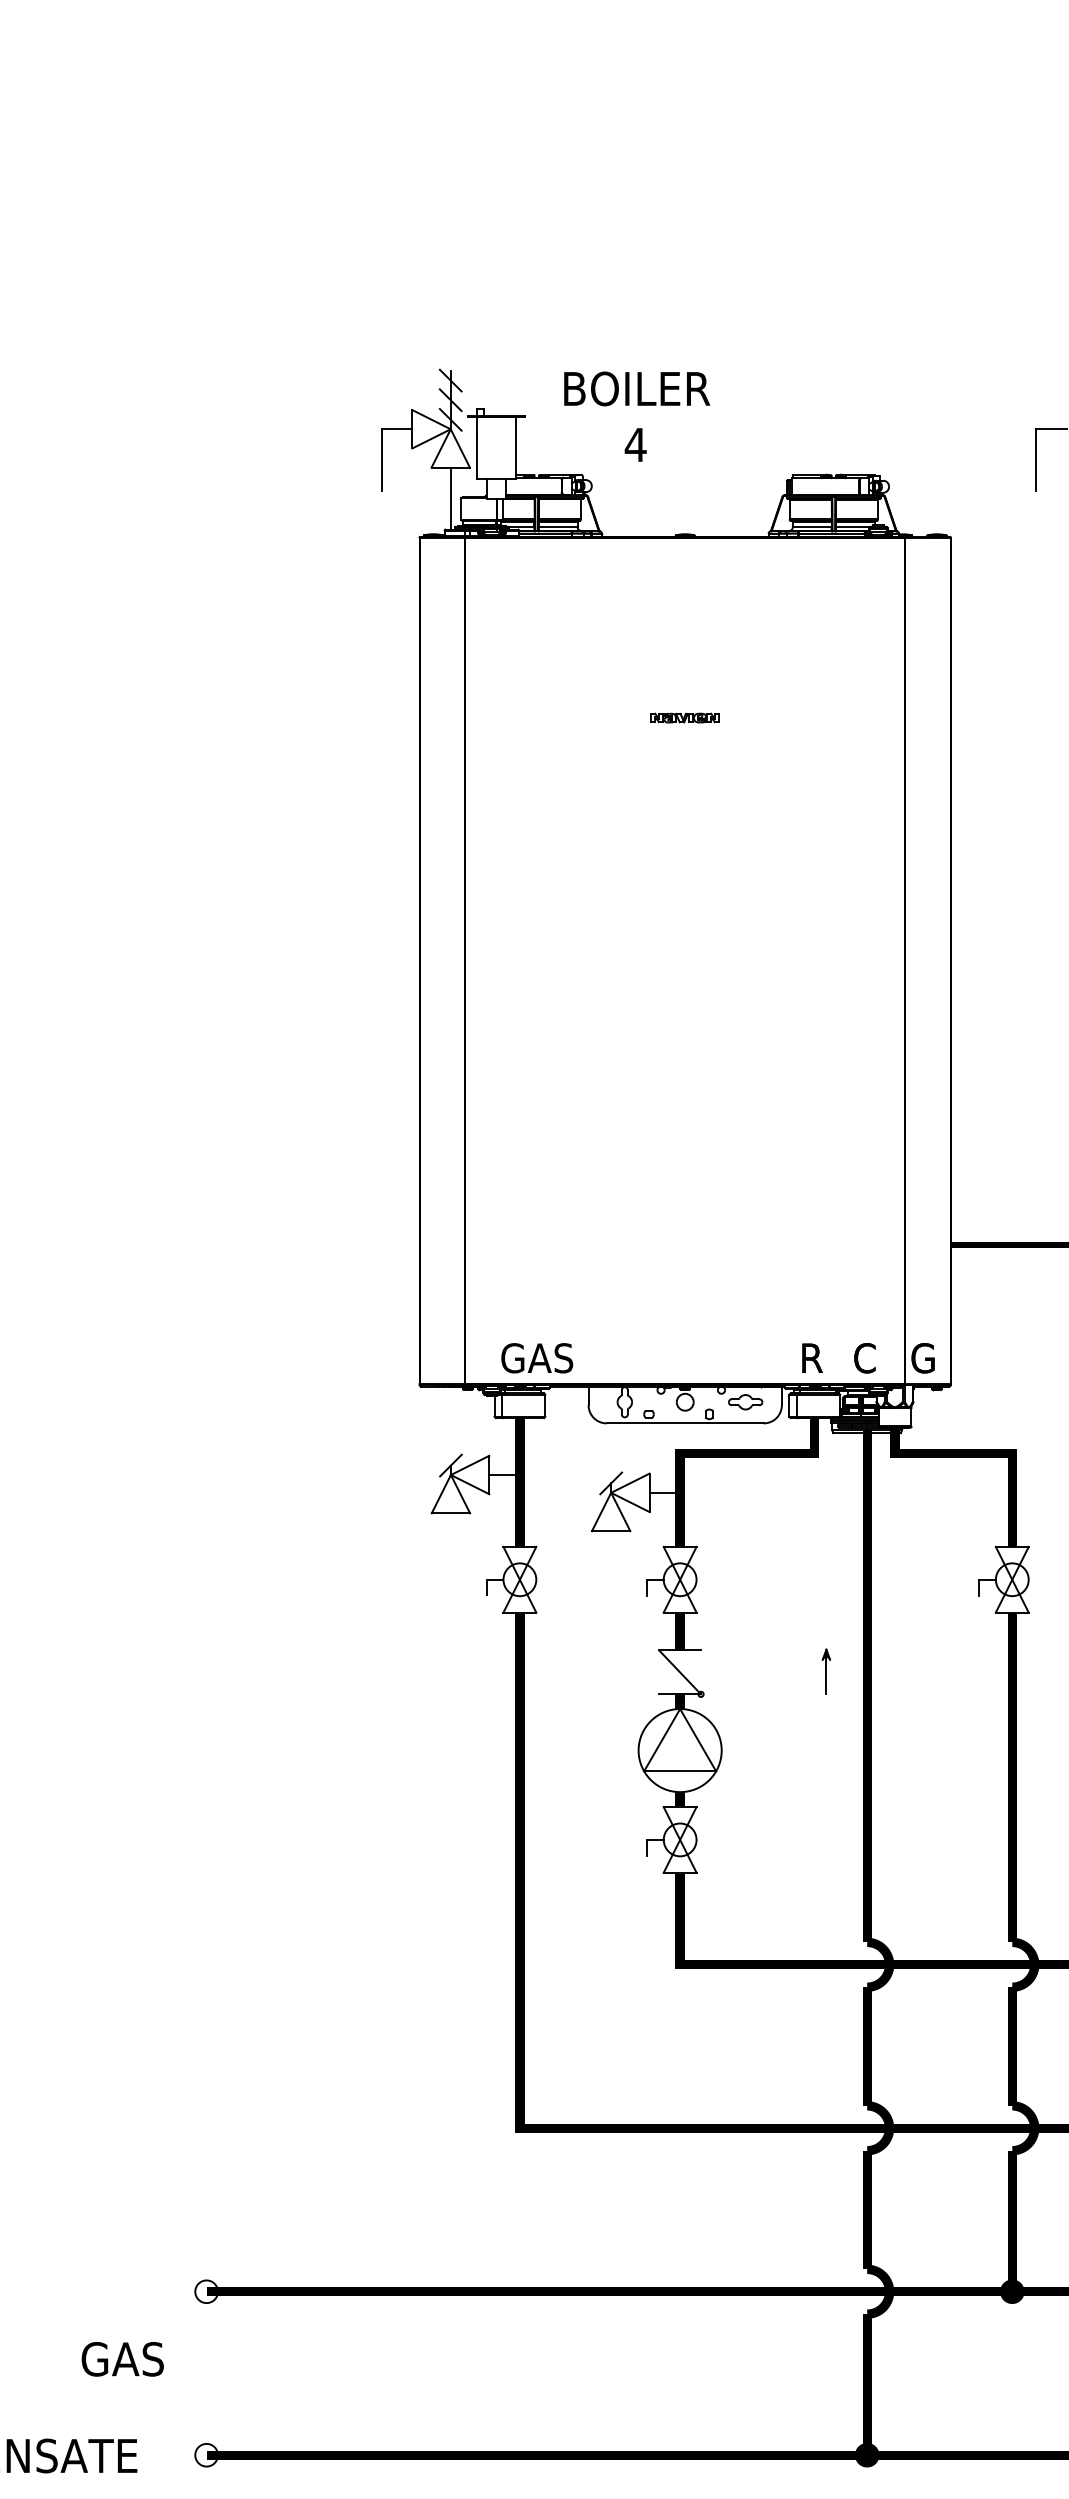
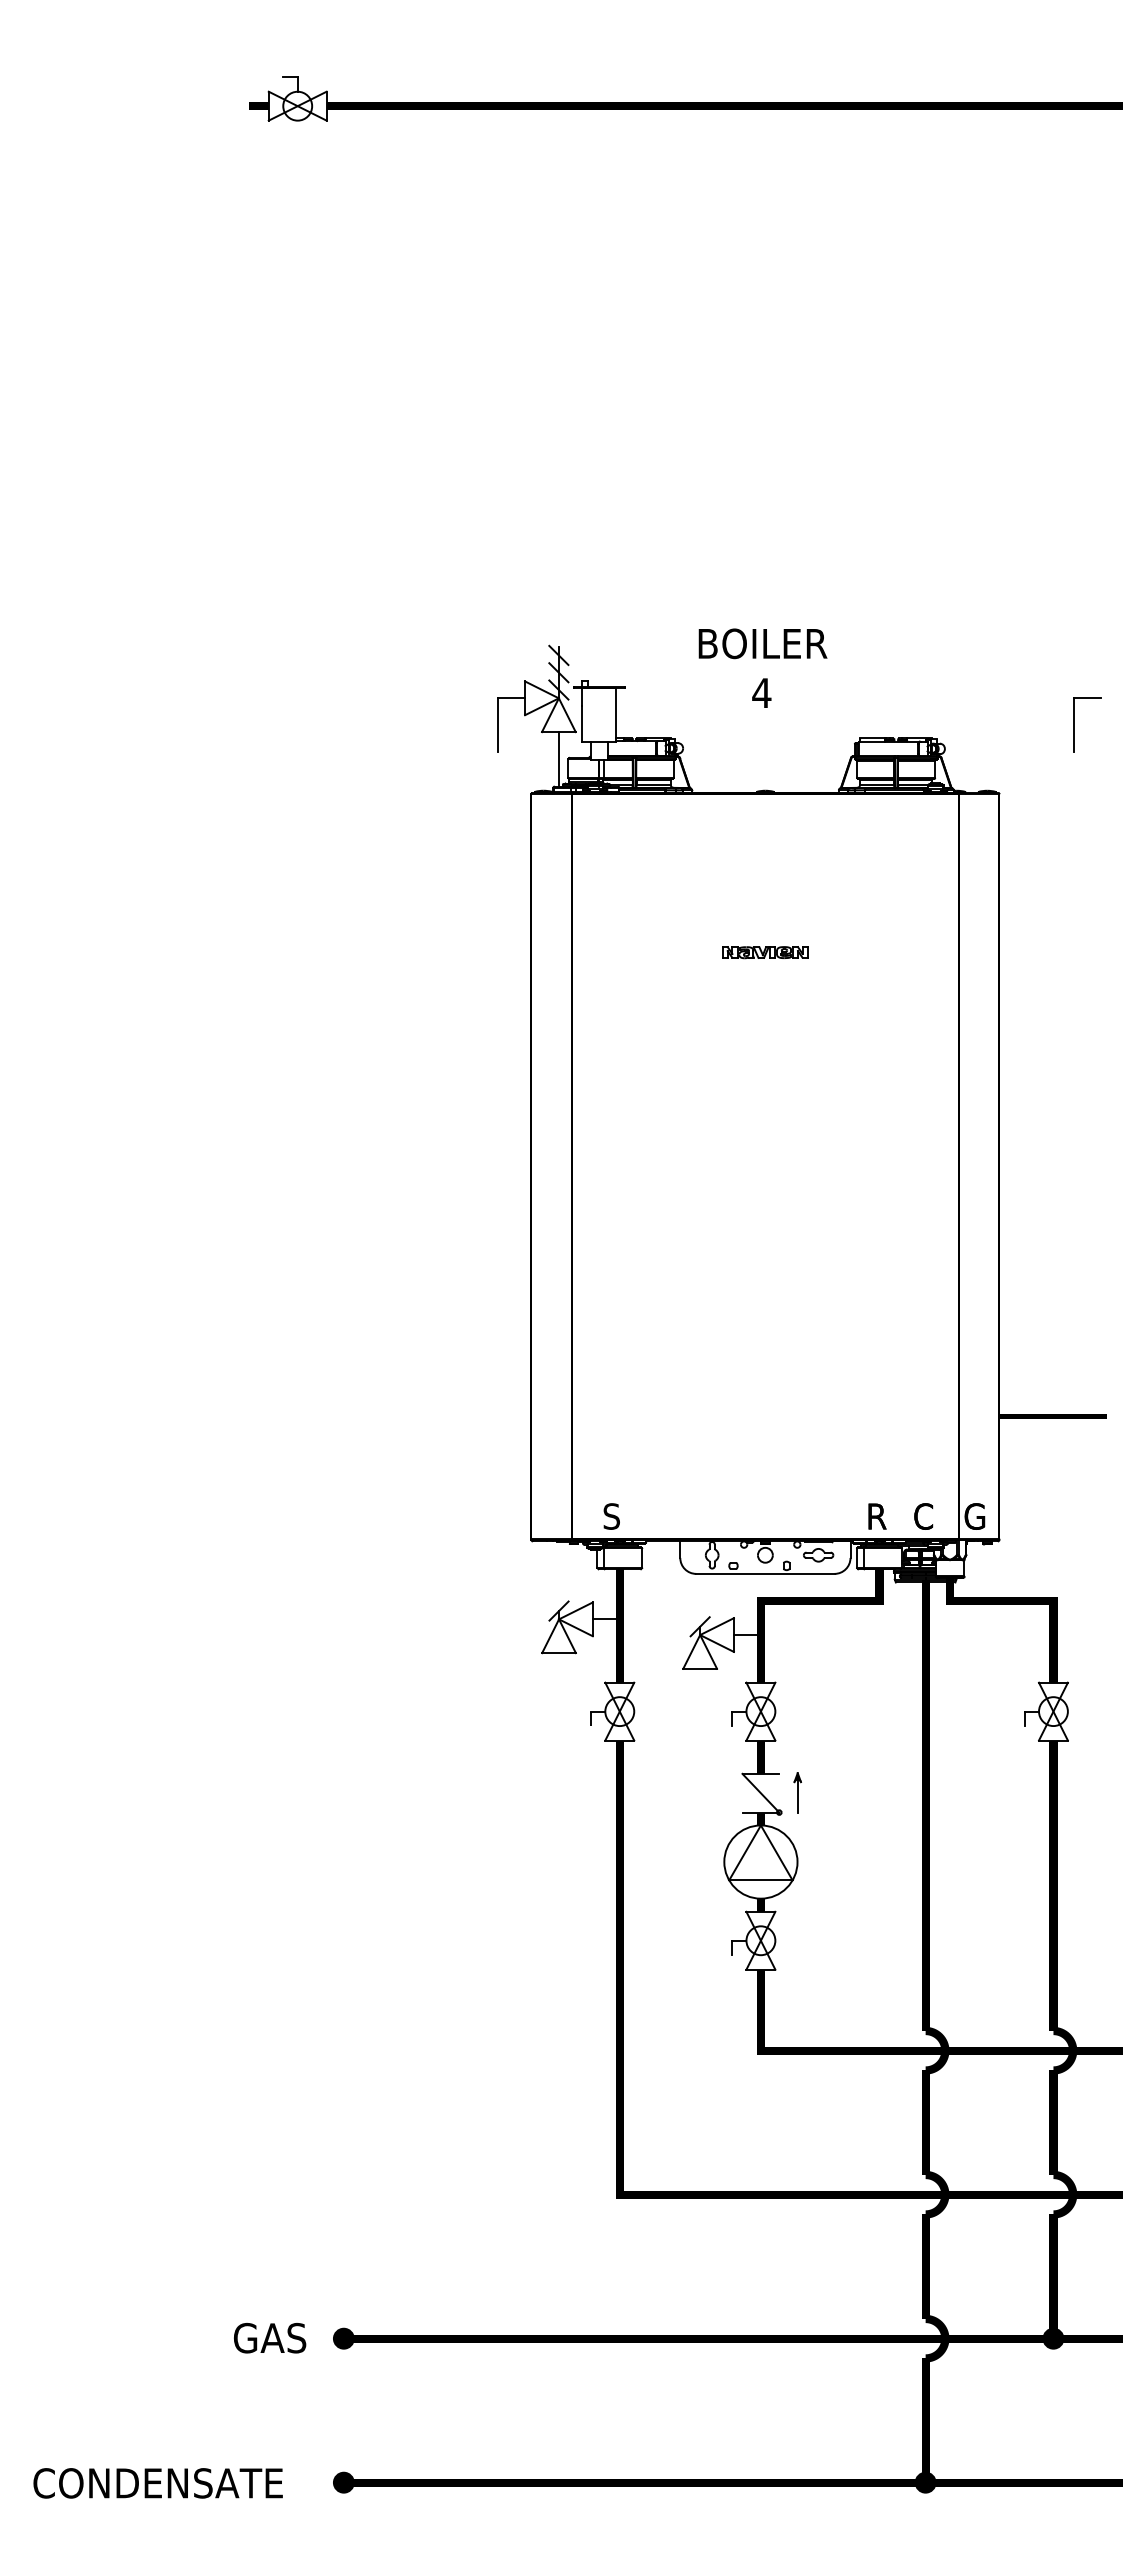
text: (636, 415) -> (762, 667), moved
part: (685, 717) -> (765, 952), size x1.43
text: (536, 1358) -> (634, 1516), GAS -> S
part: (826, 1671) -> (797, 1792), moved
fill: (206, 2291) -> (343, 2338), added
text: (123, 2359) -> (270, 2338), moved
fill: (206, 2455) -> (343, 2482), added

